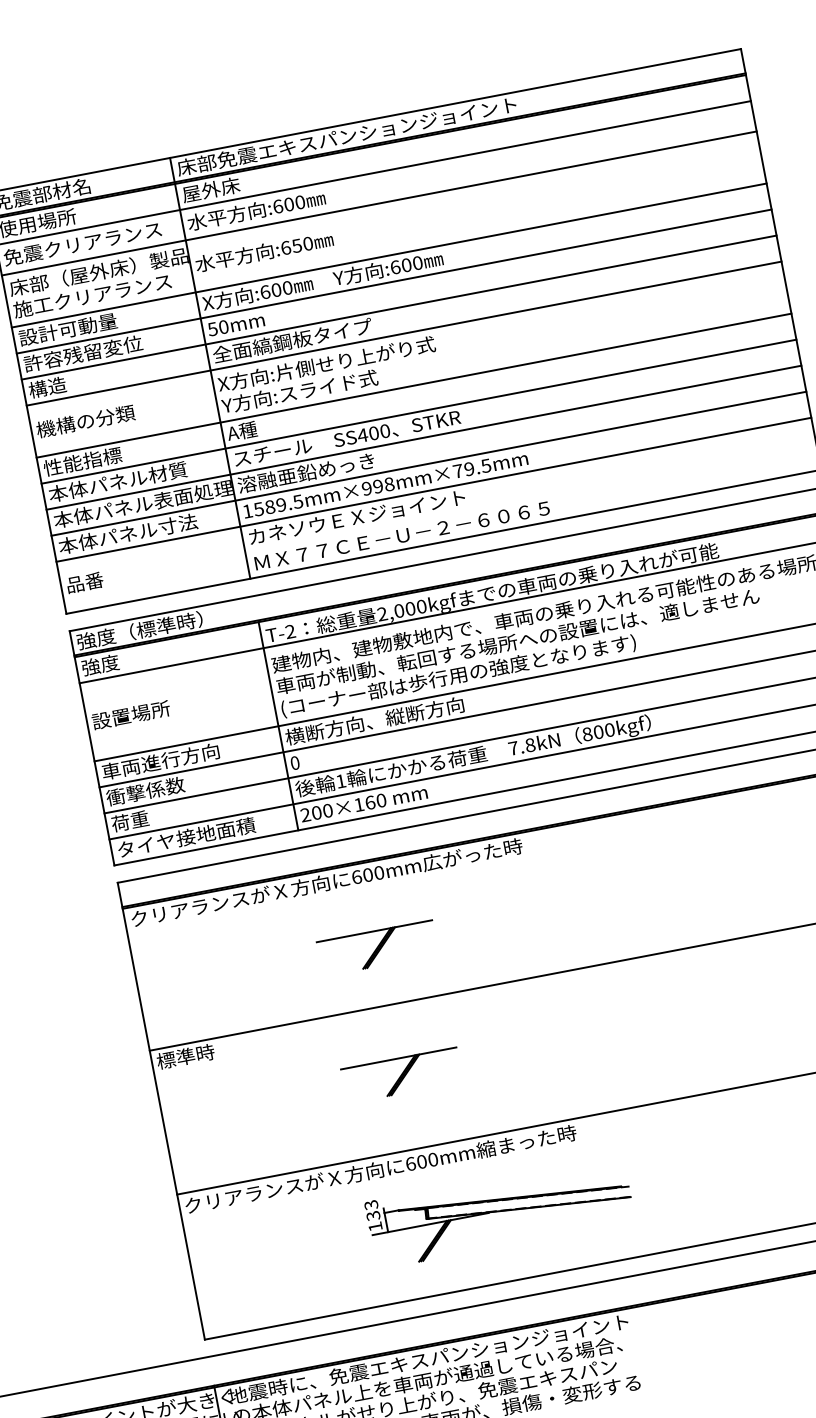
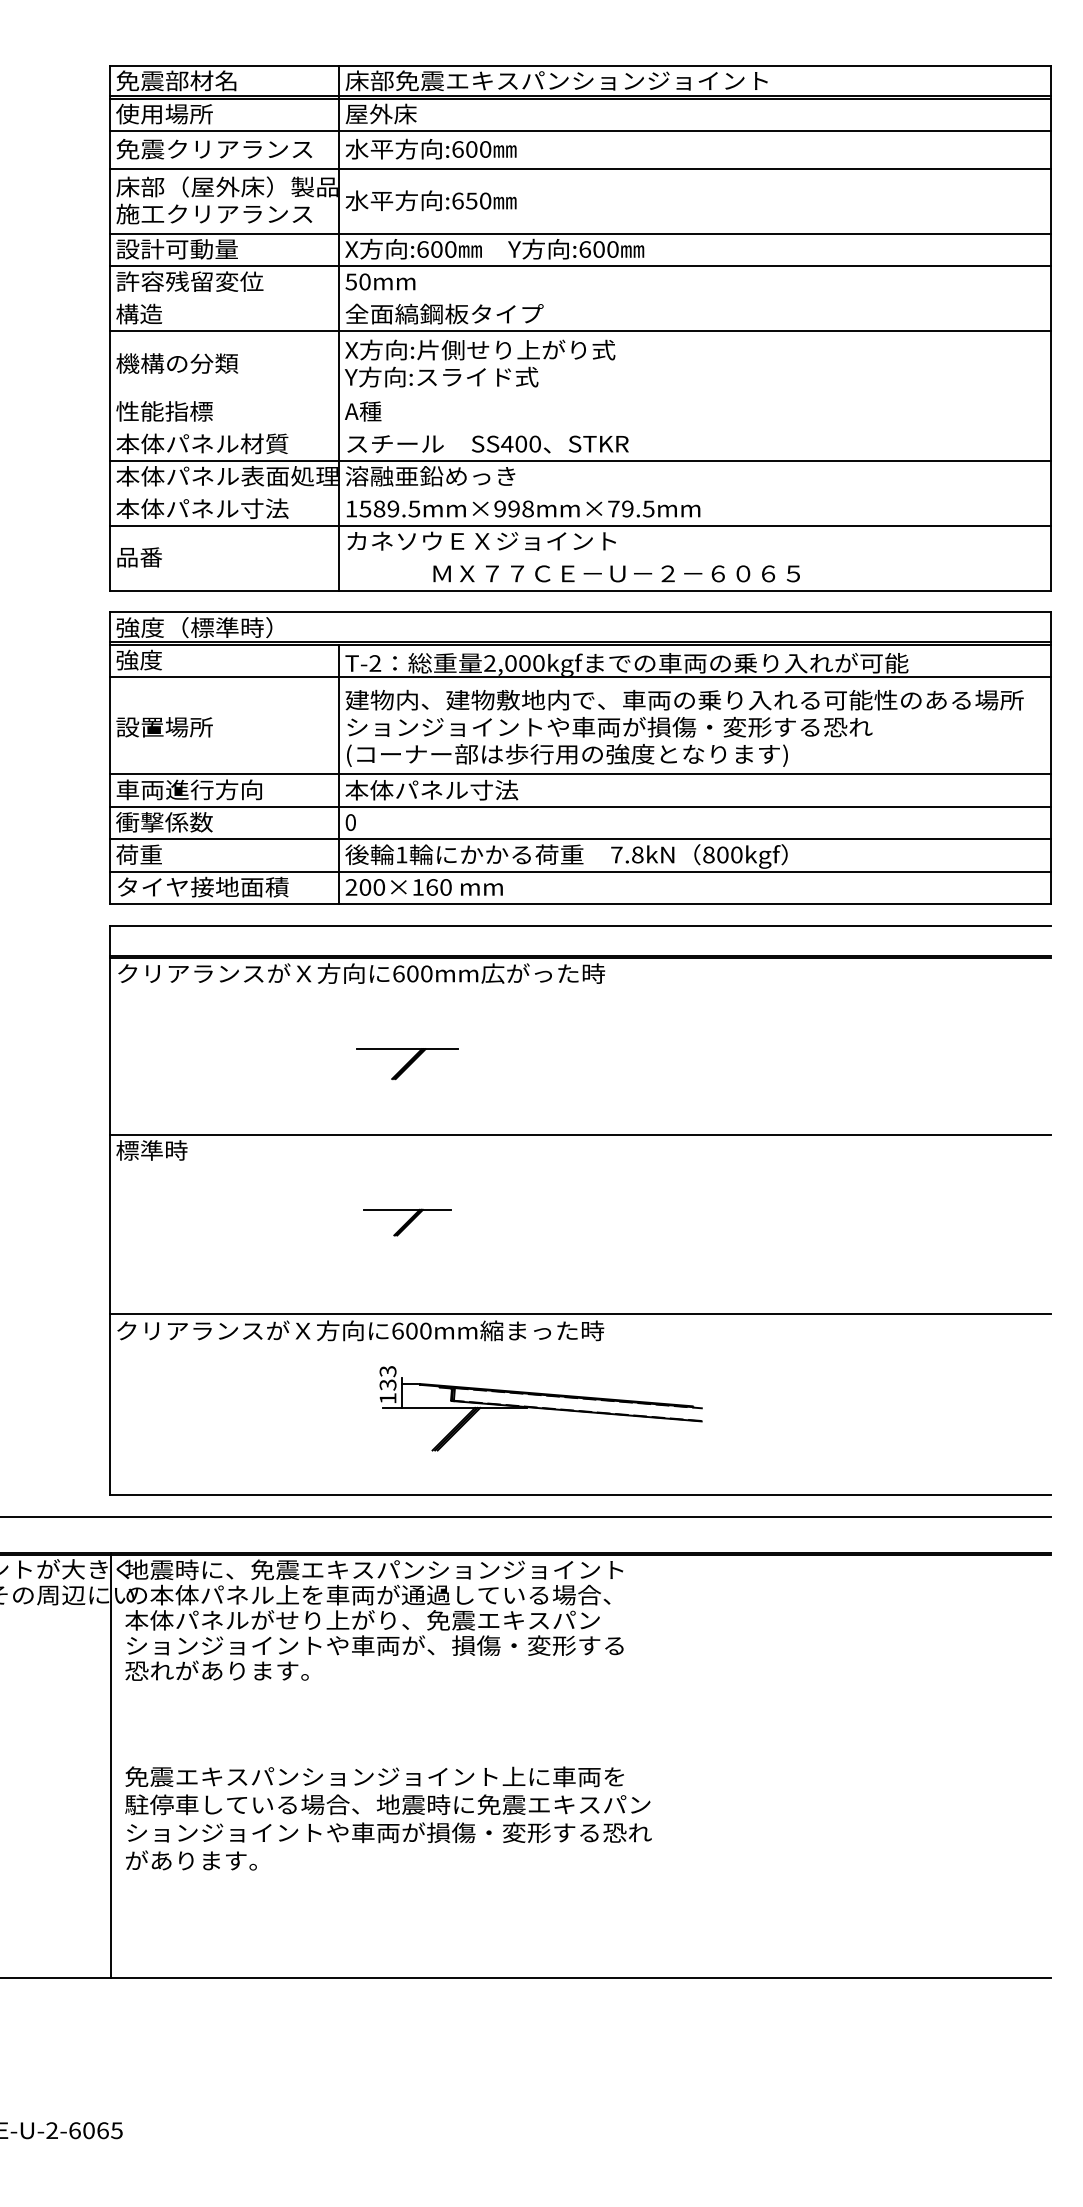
line: (399, 307) -> (580, 298), removed
line: (414, 385) -> (580, 395), removed
line: (419, 411) -> (580, 428), removed
line: (429, 463) -> (580, 493), removed
text: (402, 535) -> (616, 573), moved
text: (517, 640) -> (646, 726), 車両が制動、転回する場所への設置には、適しません -> ションジョイントや車両が損傷・変形する恐れ
text: (374, 720) -> (455, 789), 横断方向、縦断方向 -> 本体パネル寸法
part: (377, 947) -> (407, 1063), size x0.7
part: (401, 1075) -> (407, 1222), size x0.6
part: (499, 1211) -> (540, 1408), moved

